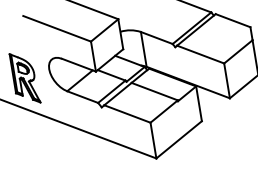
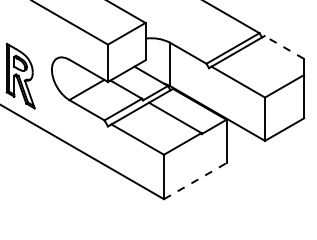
line: (233, 20) -> (284, 47), solid -> dashed
line: (179, 139) -> (195, 180), solid -> dashed

